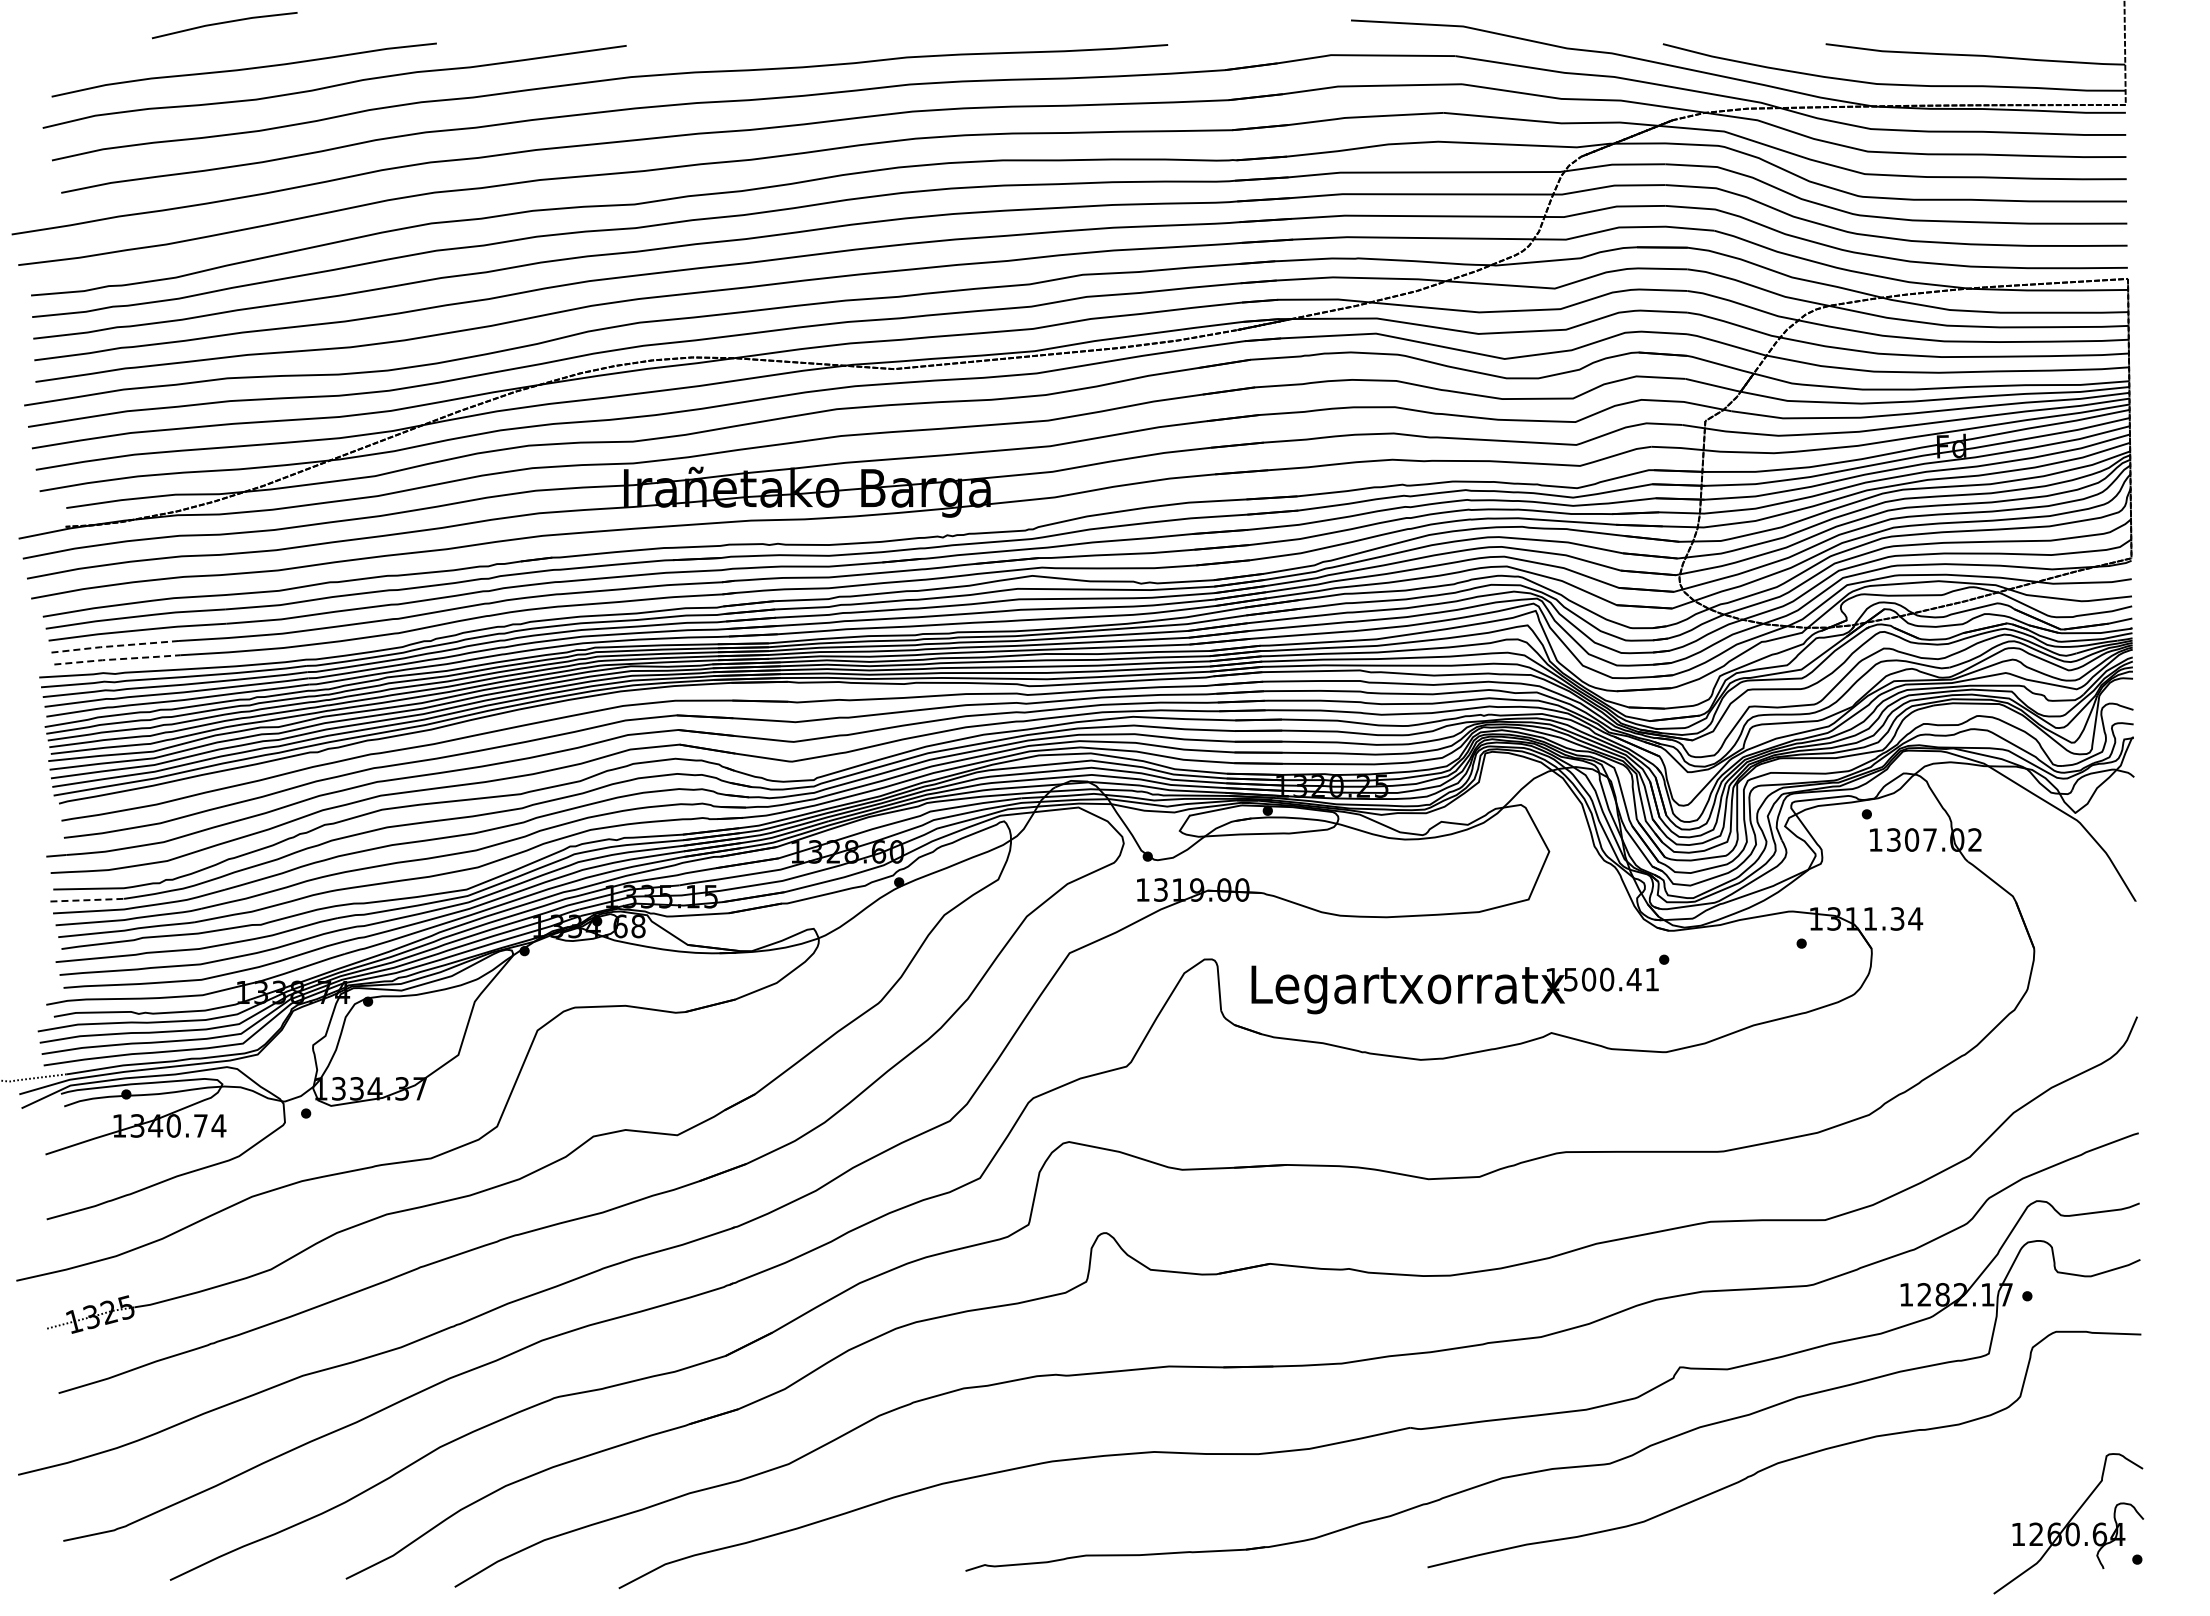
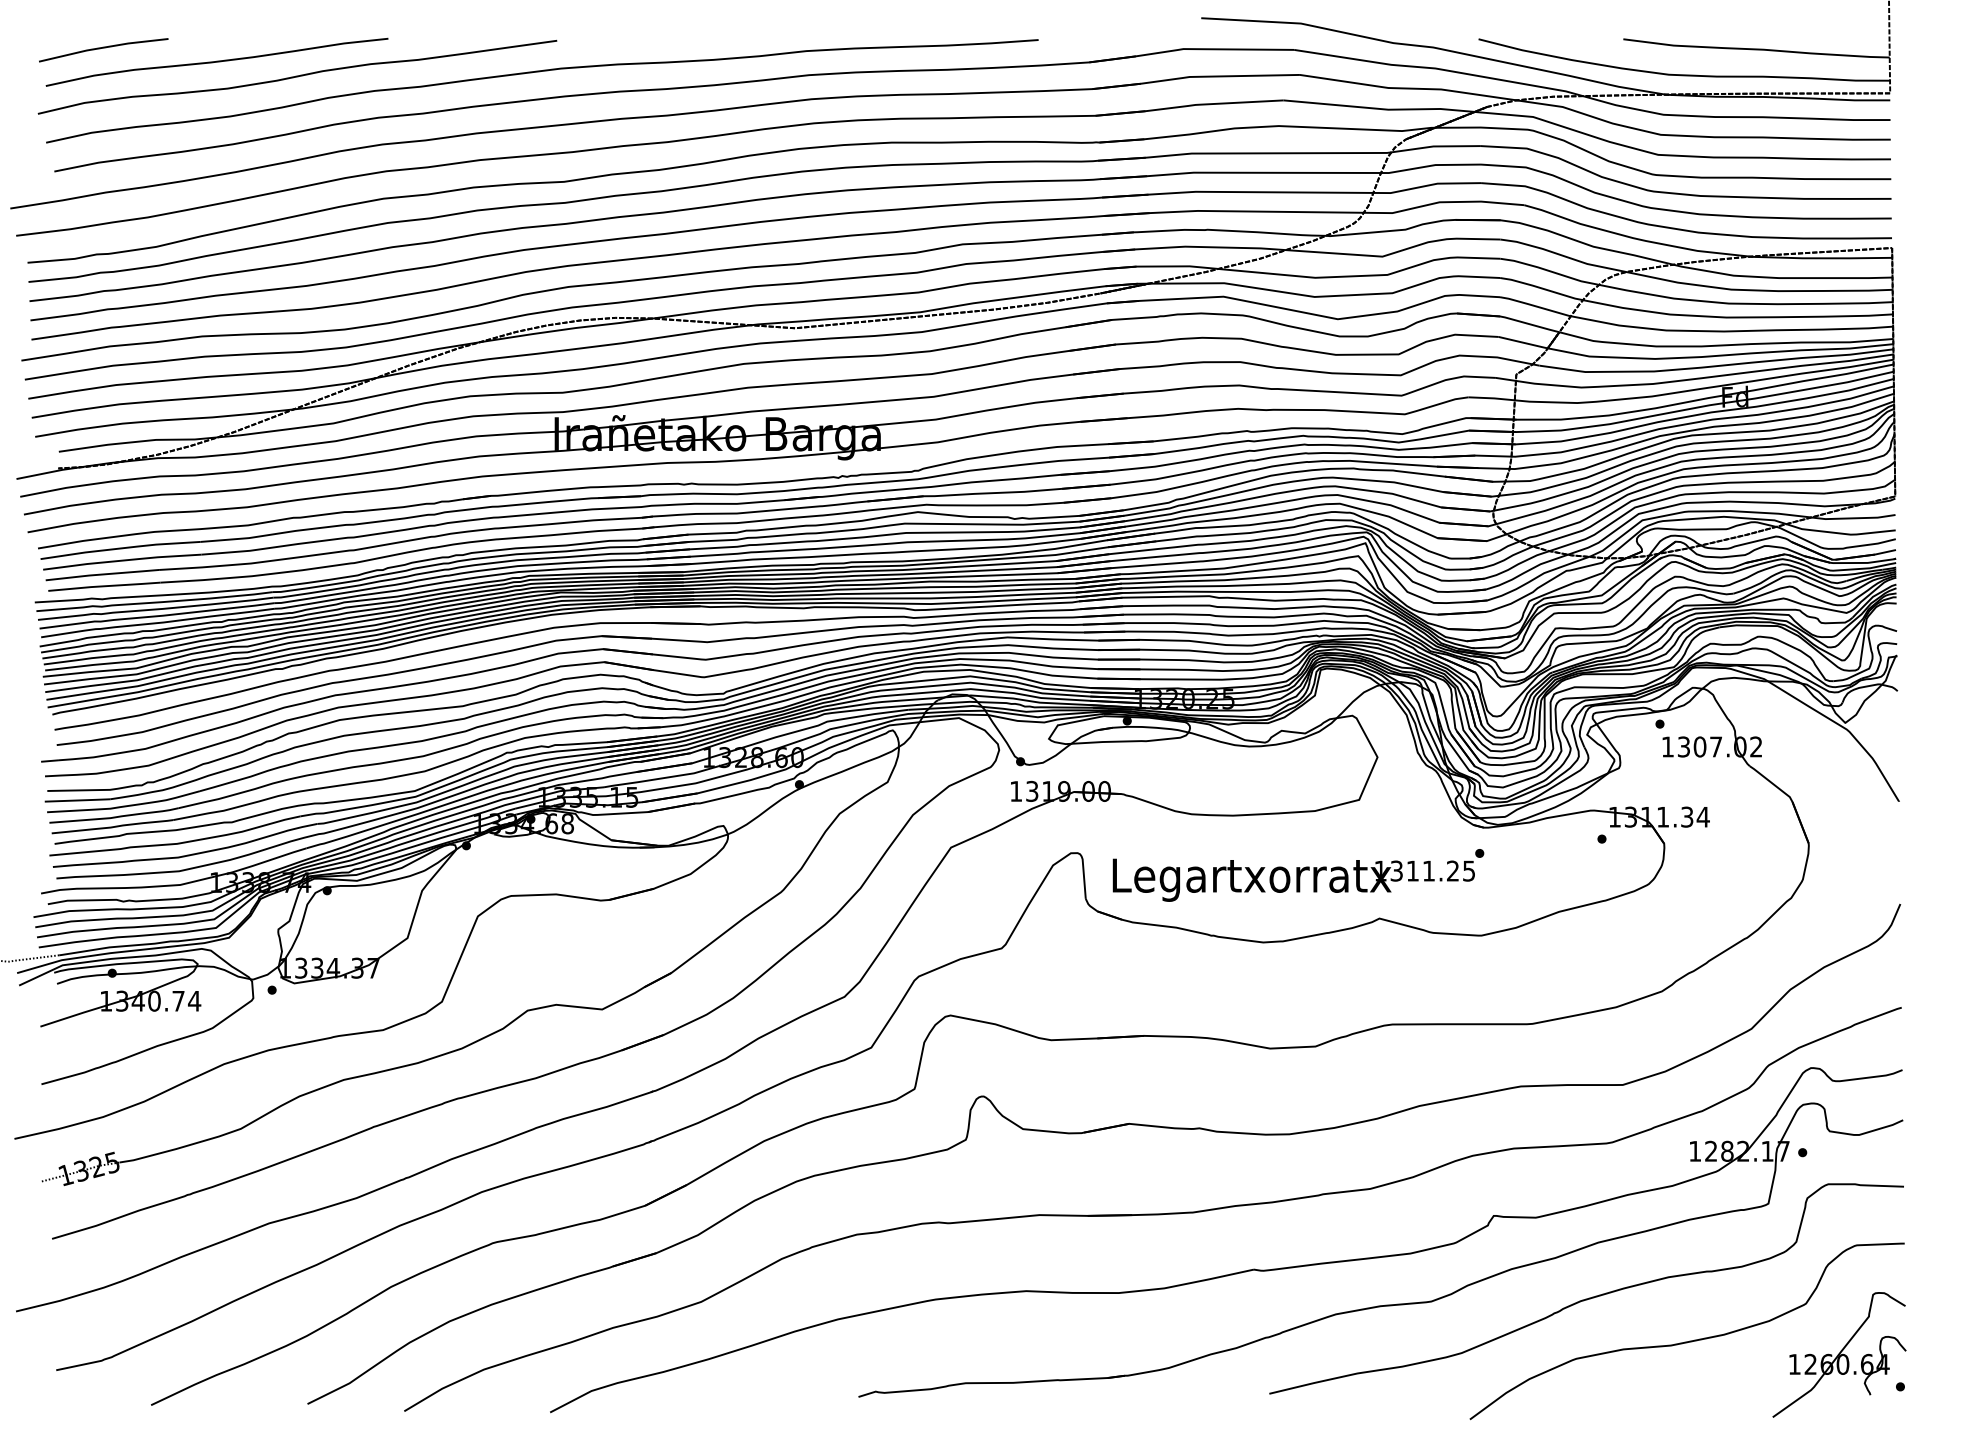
line: (224, 23) -> (103, 48), moved
line: (115, 646) -> (102, 574), dashed -> solid
line: (118, 659) -> (105, 586), dashed -> solid
line: (87, 900) -> (77, 800), dashed -> solid
text: (1611, 979) -> (1432, 870), 1500.41 -> 1311.25
curve: (1901, 1507) -> (1690, 1340), added

